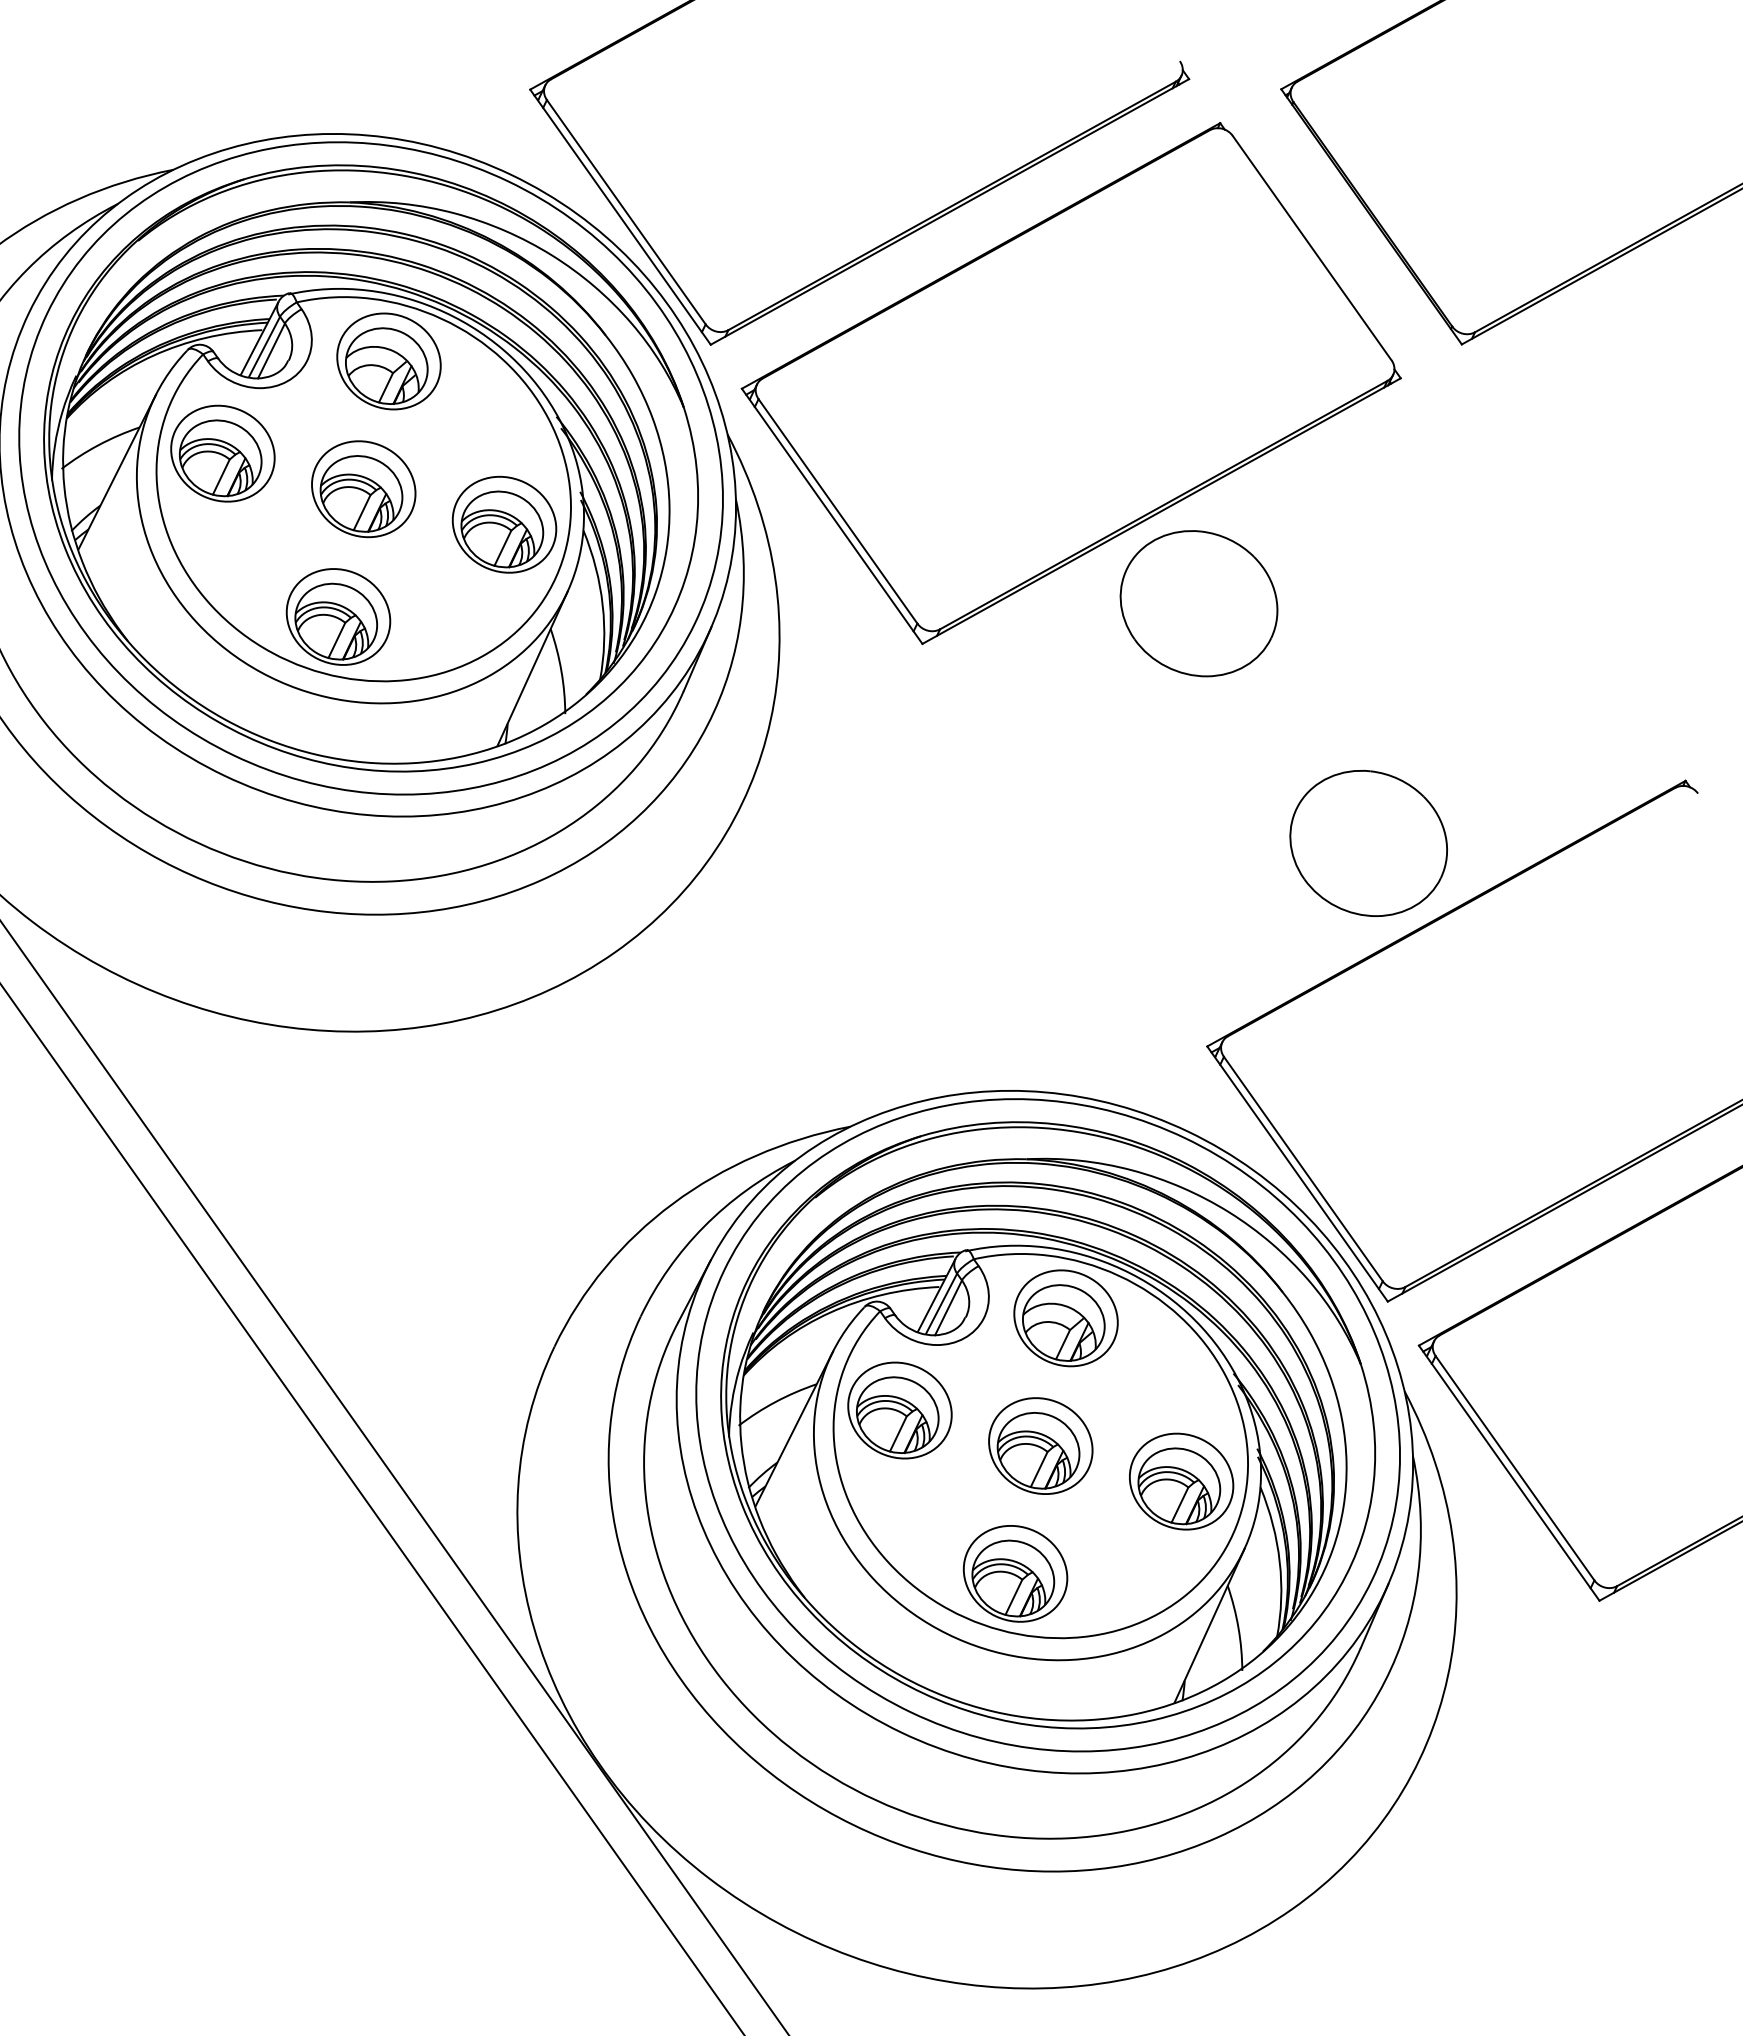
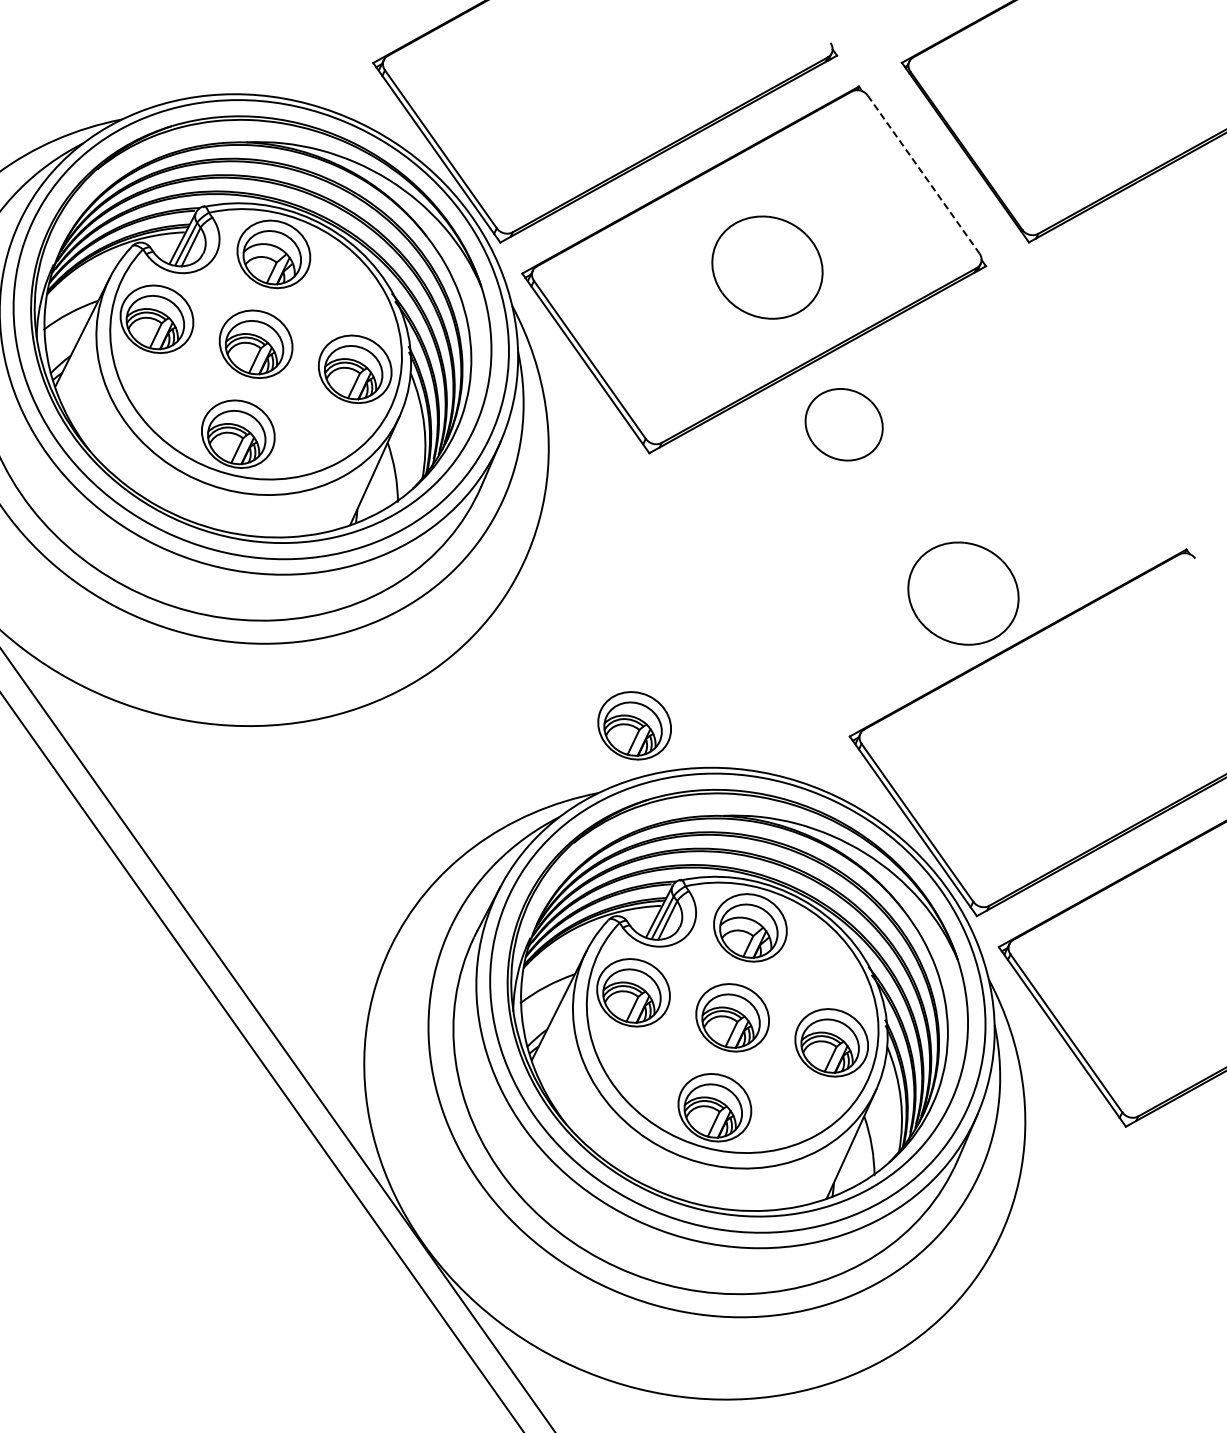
line: (1311, 247) -> (923, 174), solid -> dashed
part: (1090, 380) -> (767, 267), added
part: (1199, 603) -> (844, 424), size x0.7
part: (901, 1030) -> (634, 725), added

